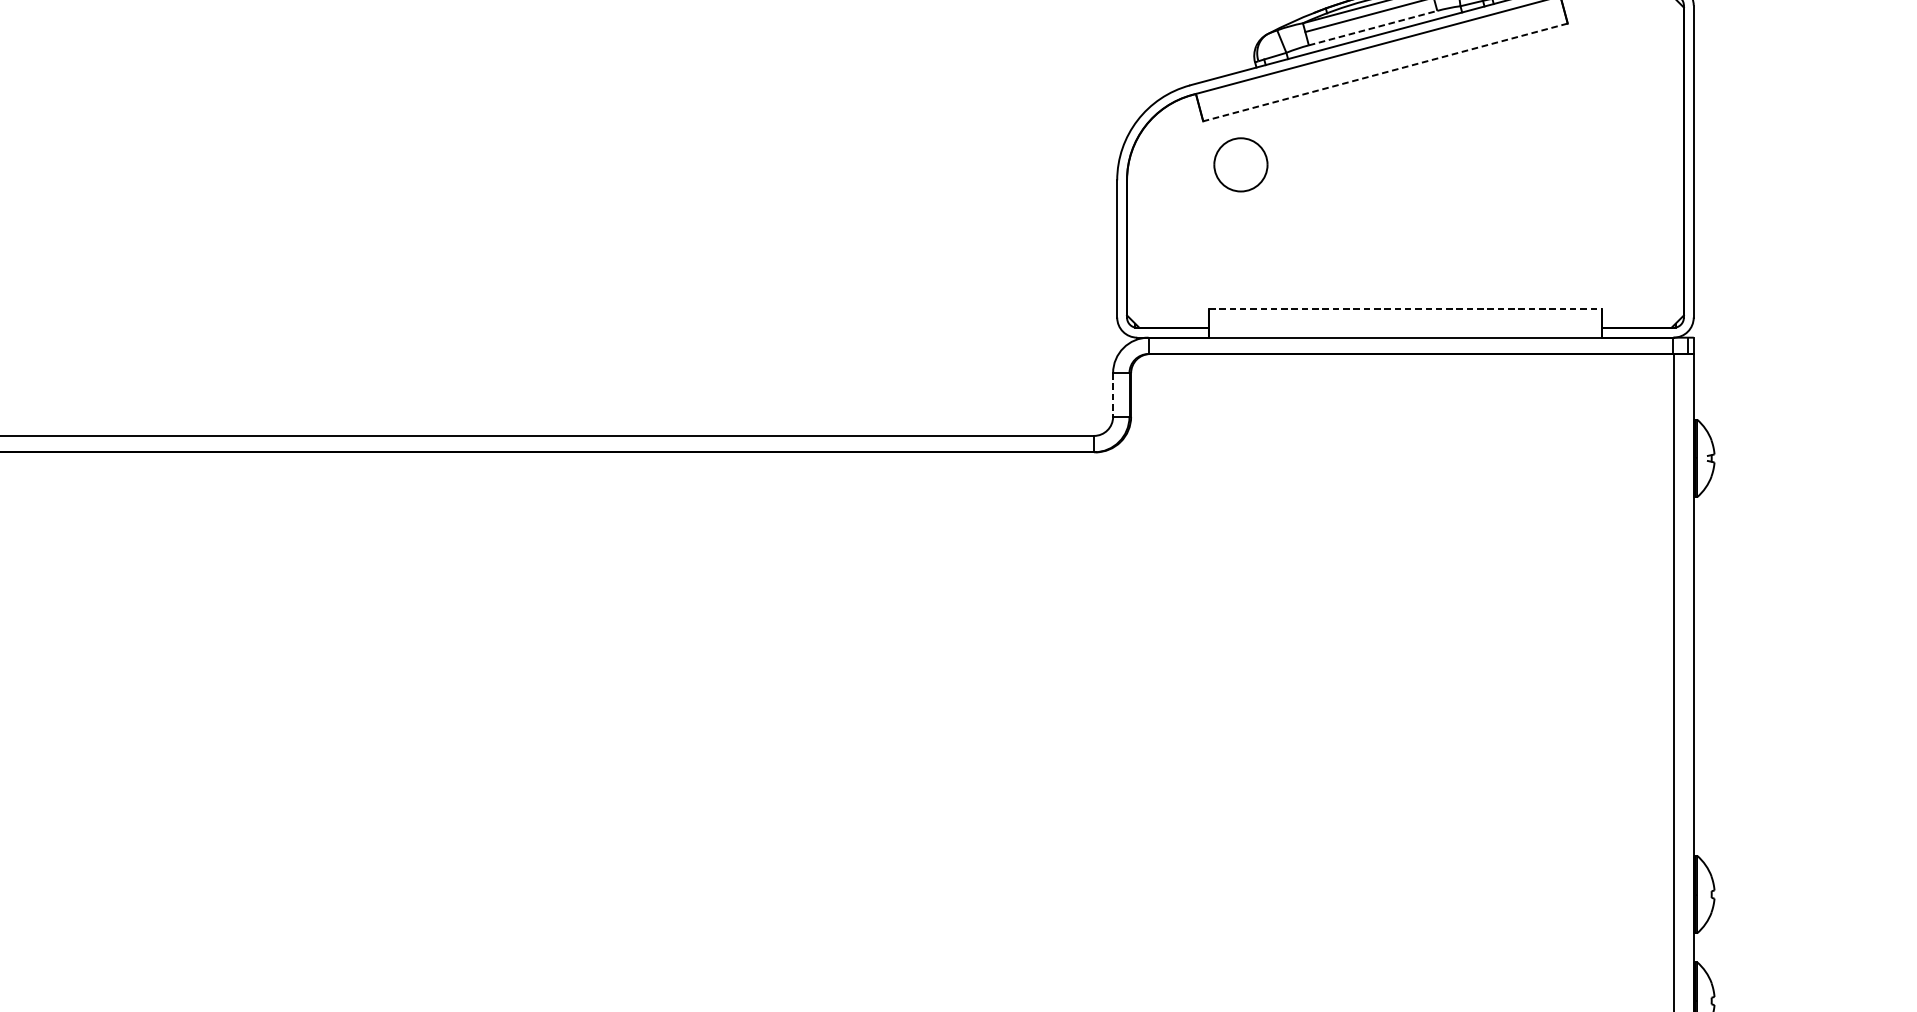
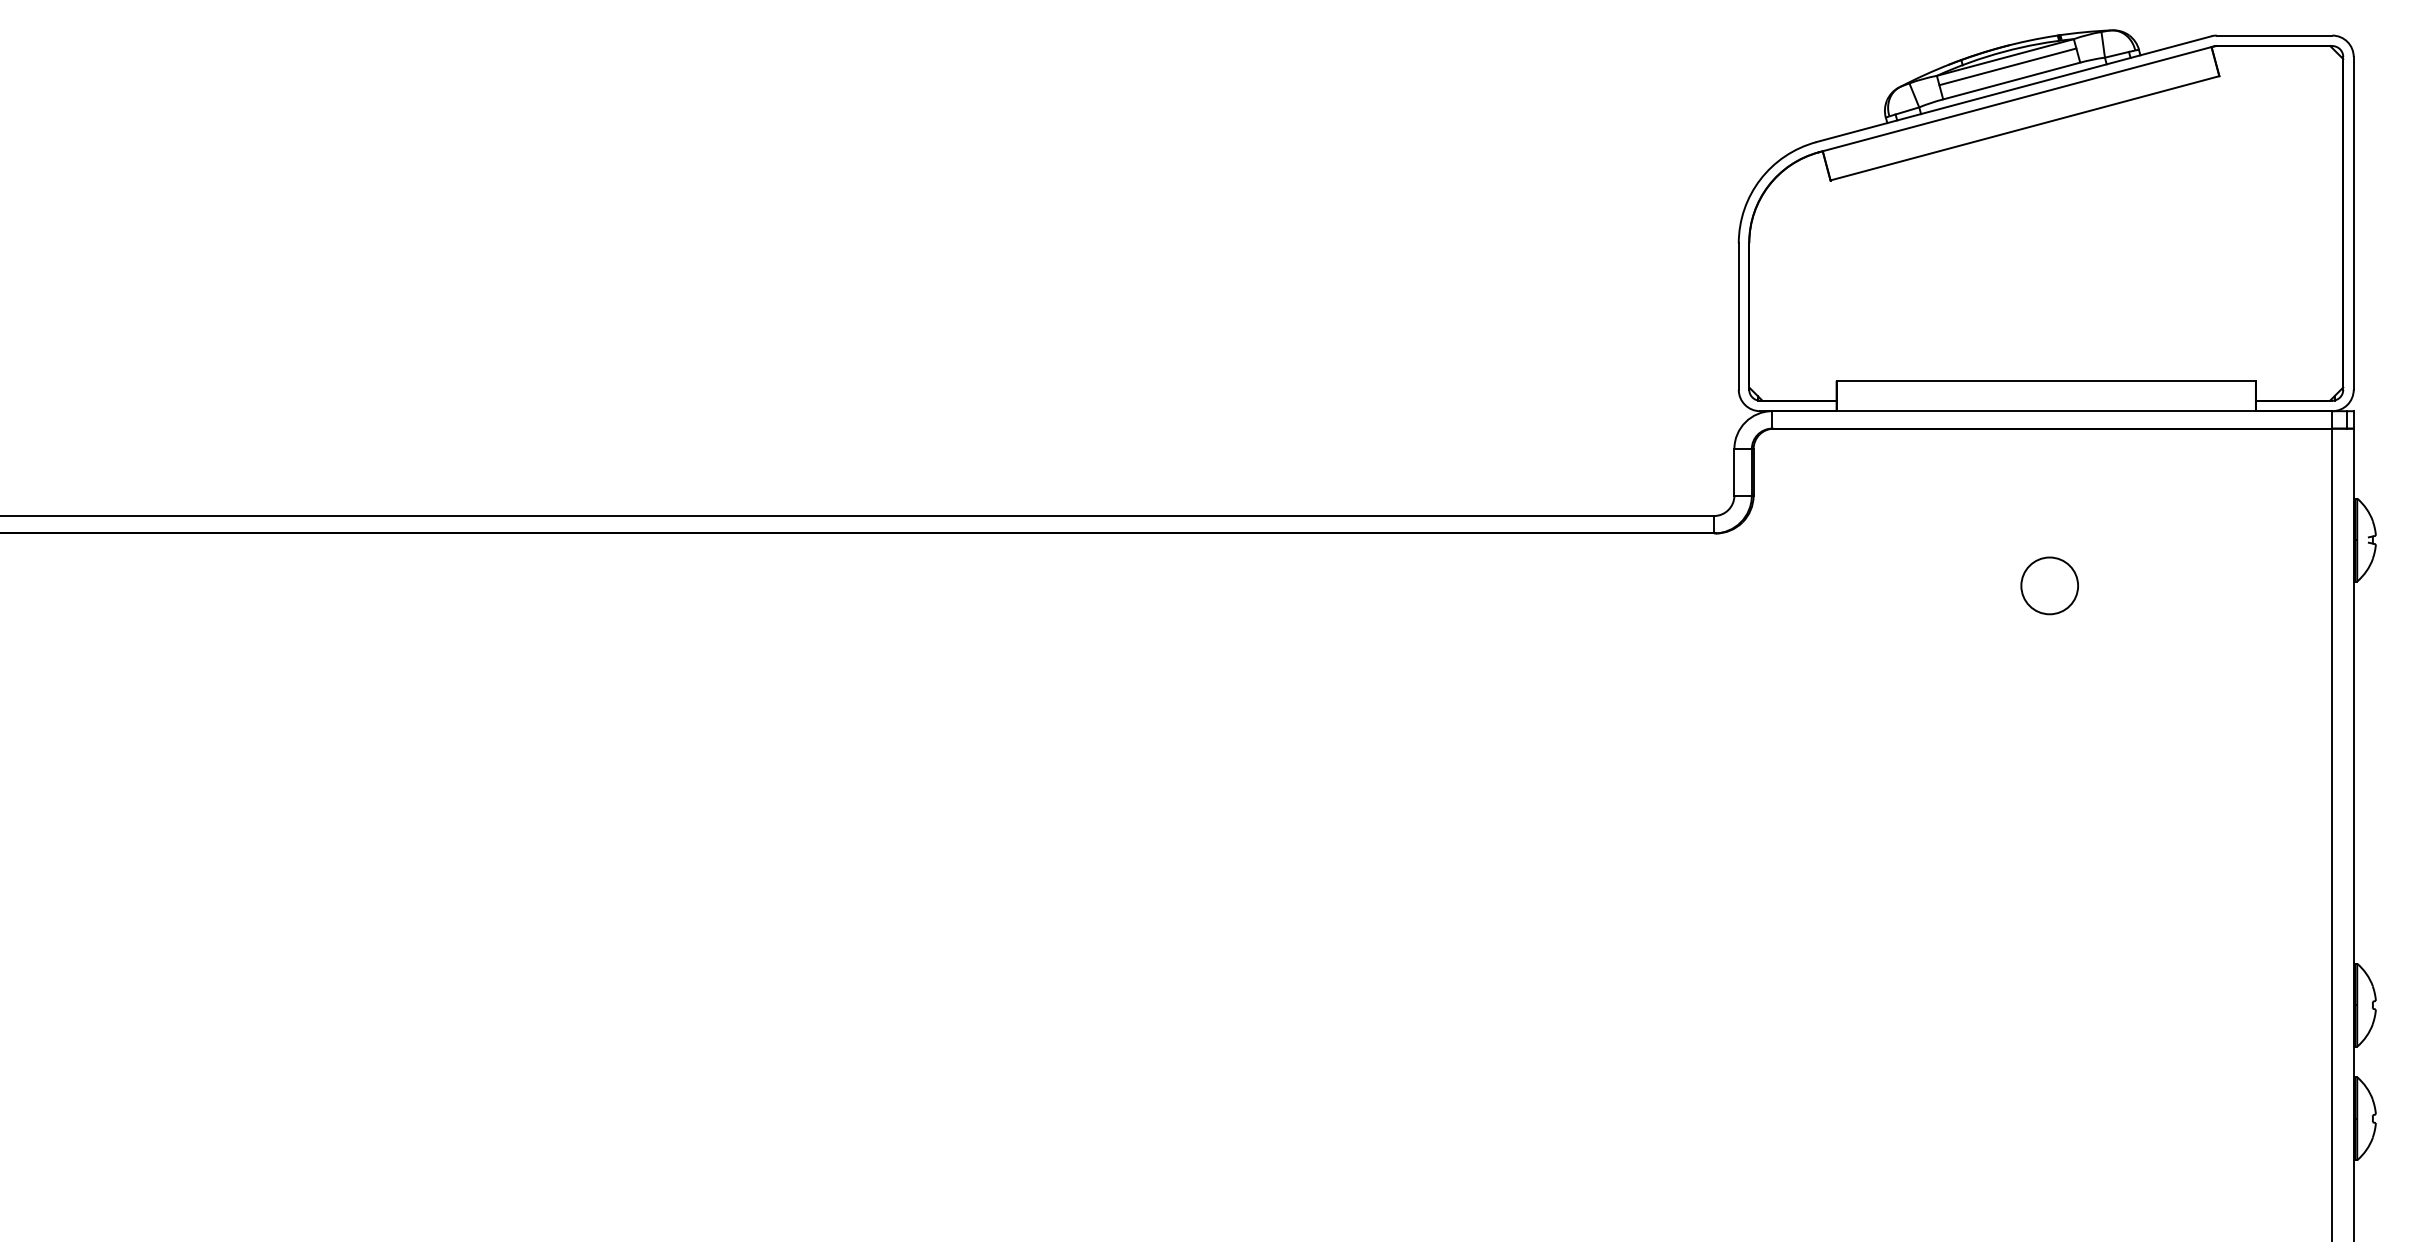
line: (1372, 28) -> (2011, 81), dashed -> solid
line: (1385, 72) -> (2024, 128), dashed -> solid
part: (1240, 164) -> (2049, 585), moved
line: (1405, 308) -> (2046, 380), dashed -> solid
line: (1113, 395) -> (1734, 472), dashed -> solid

